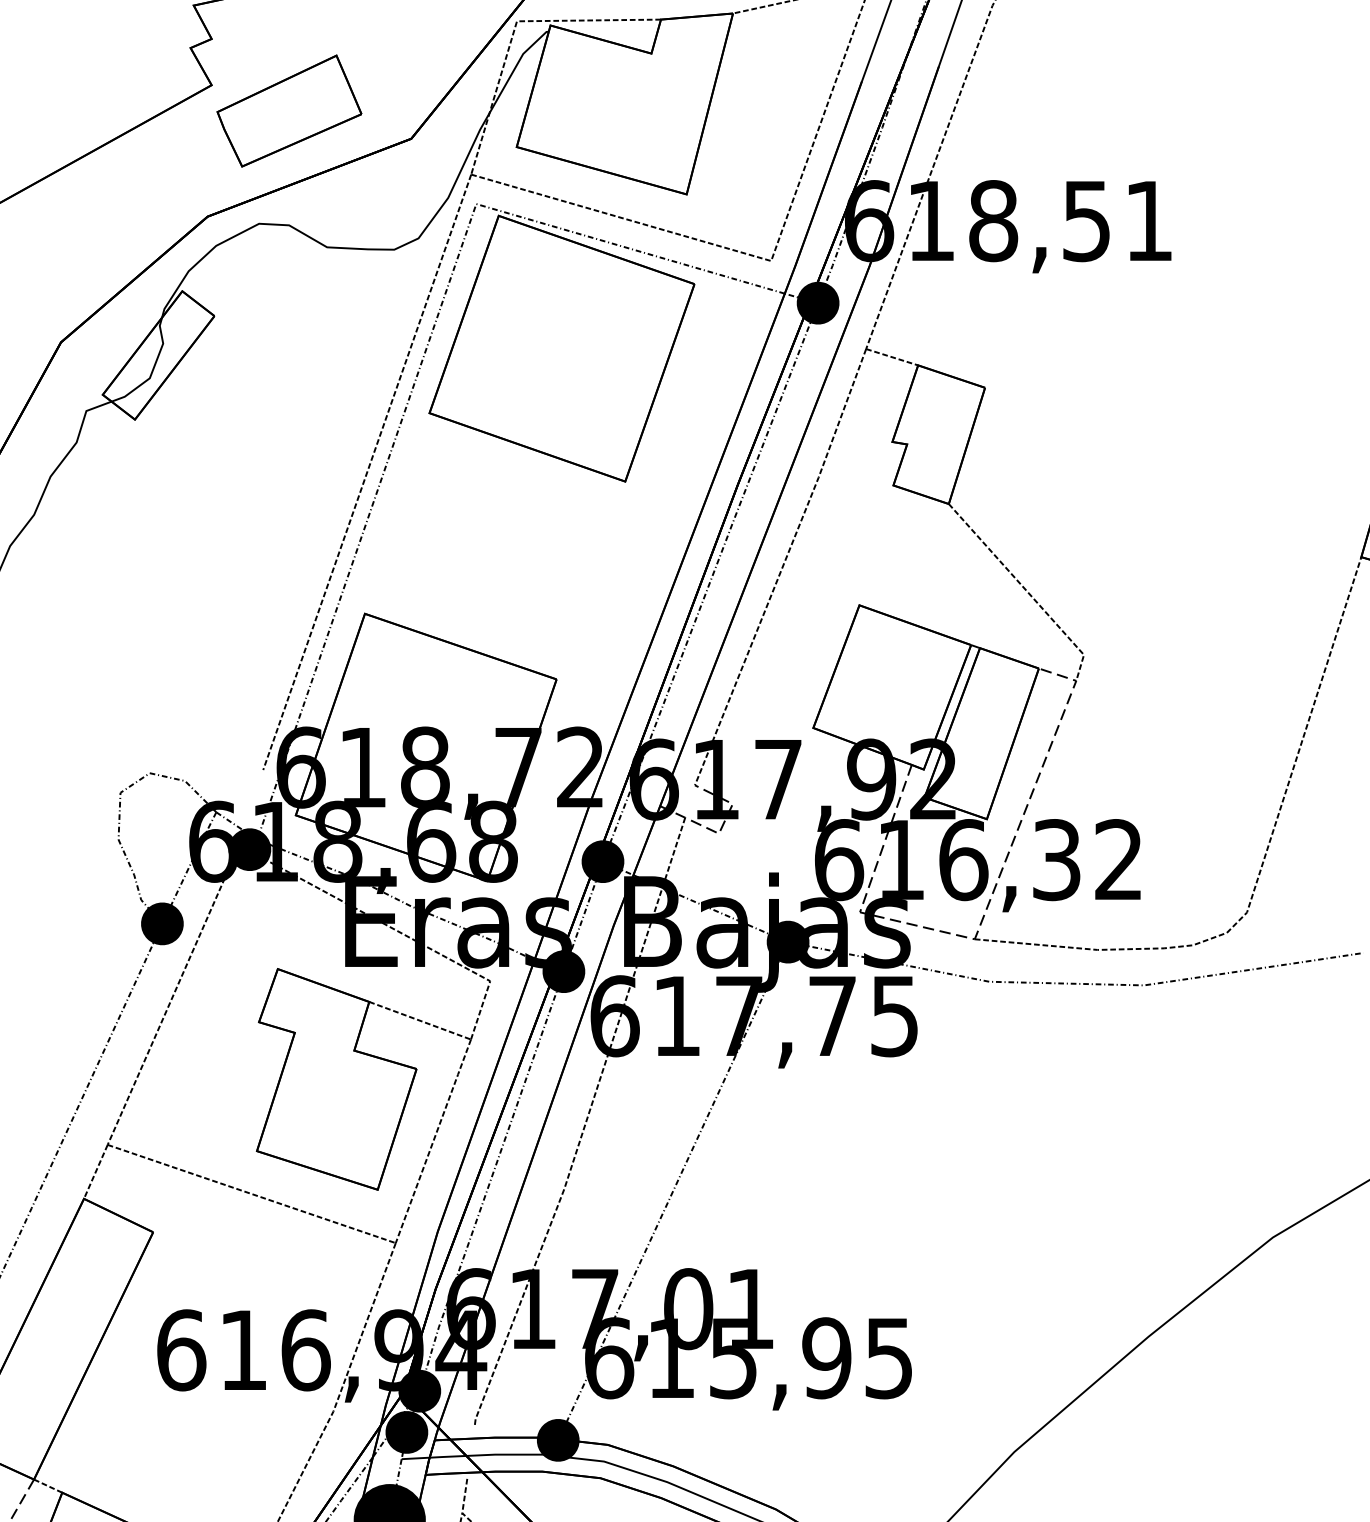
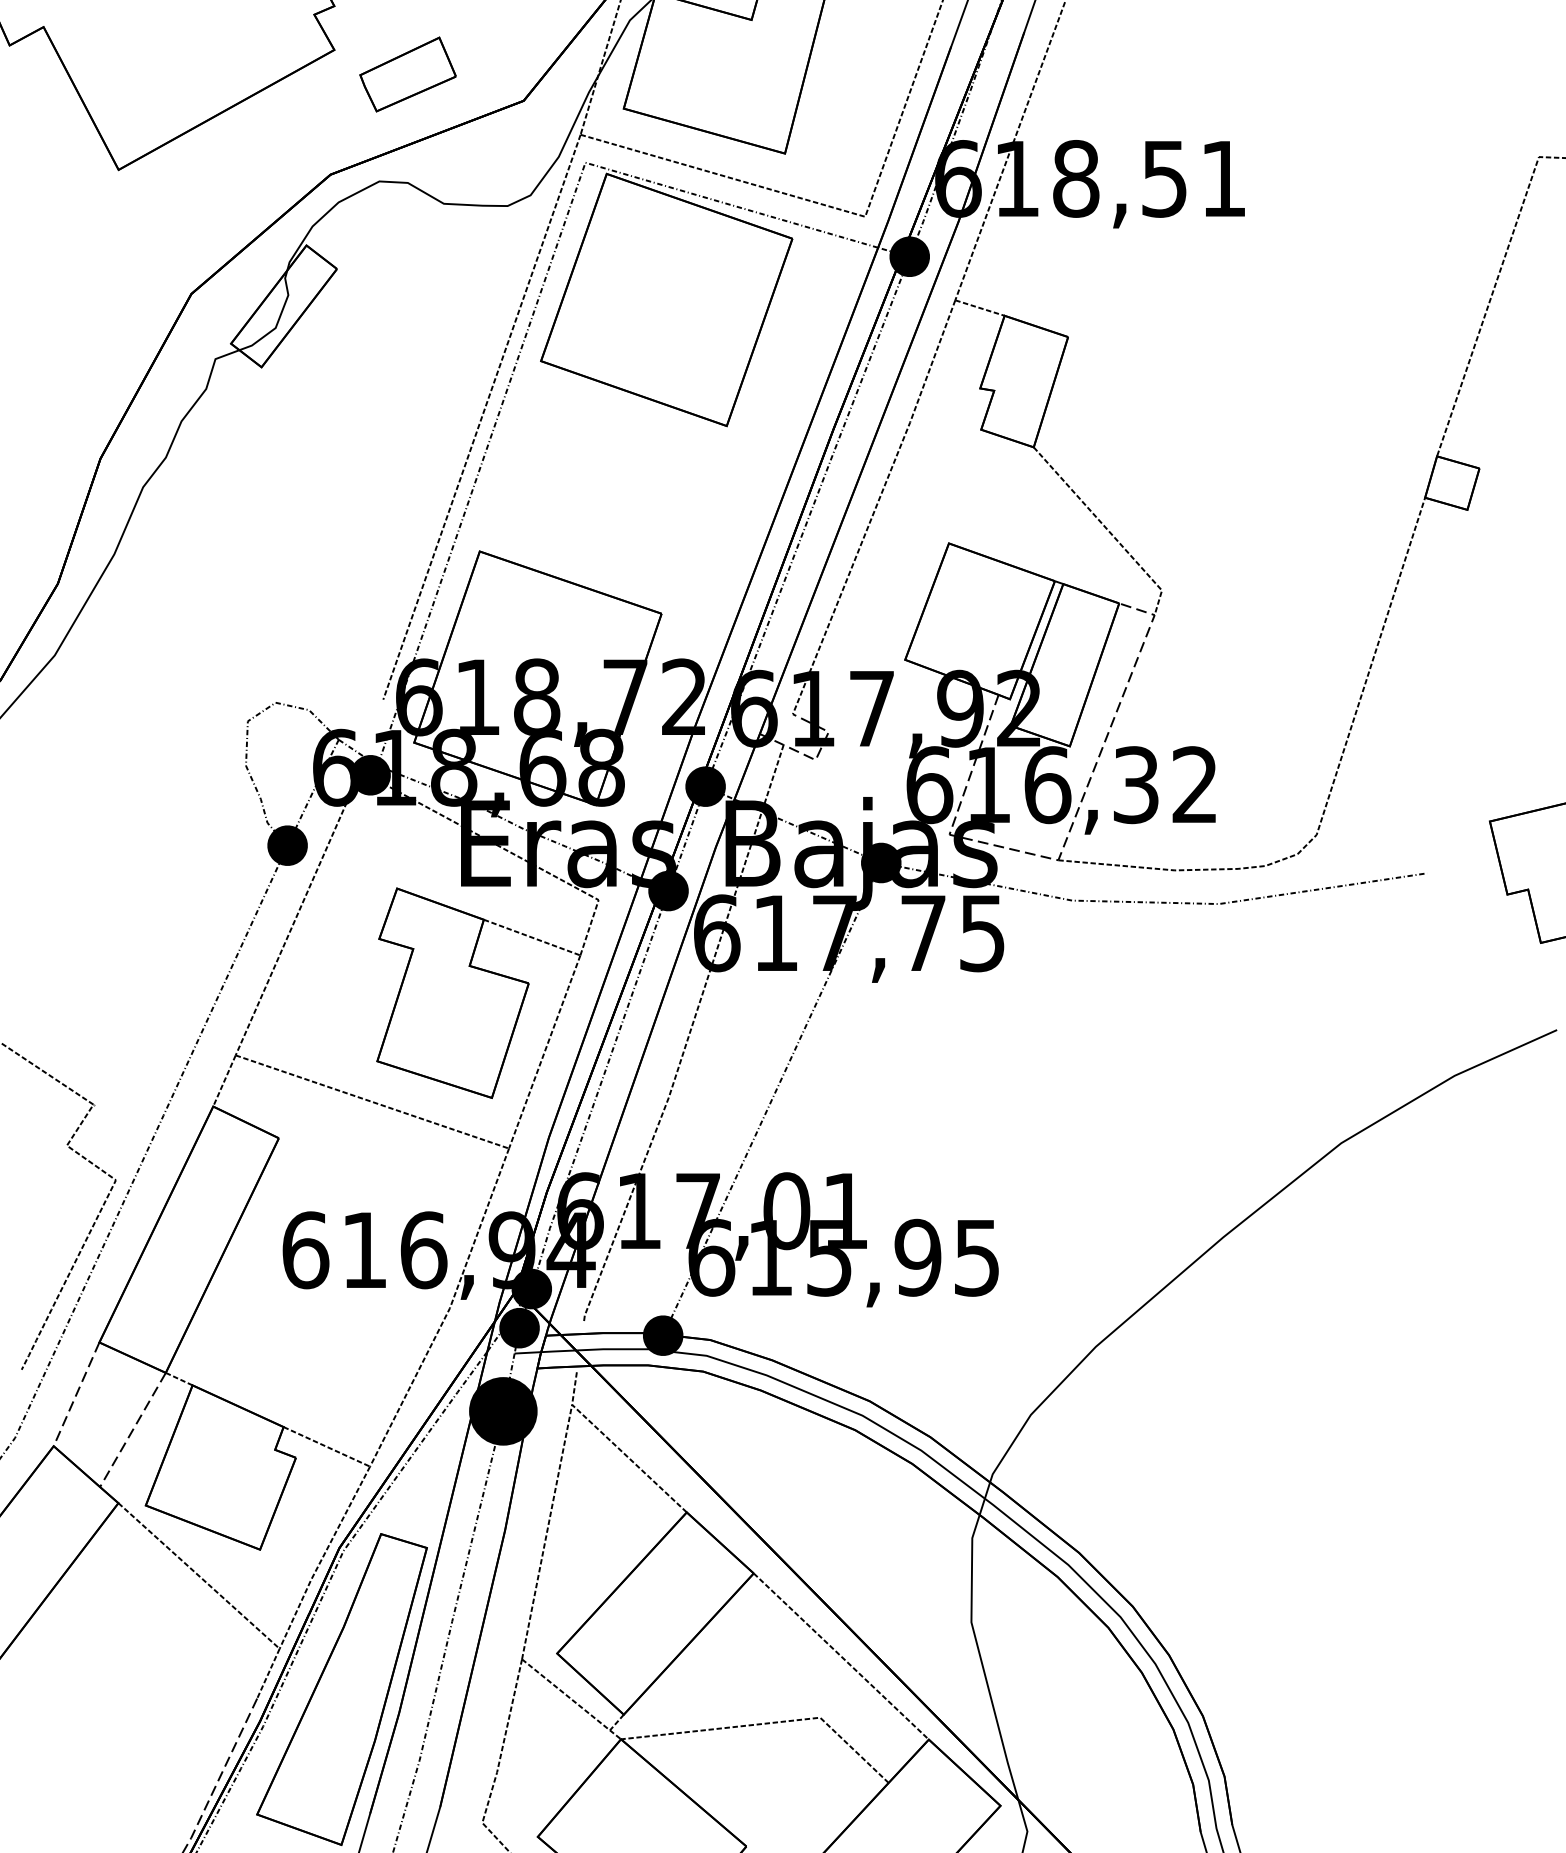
part: (288, 111) -> (407, 74), size x0.7

